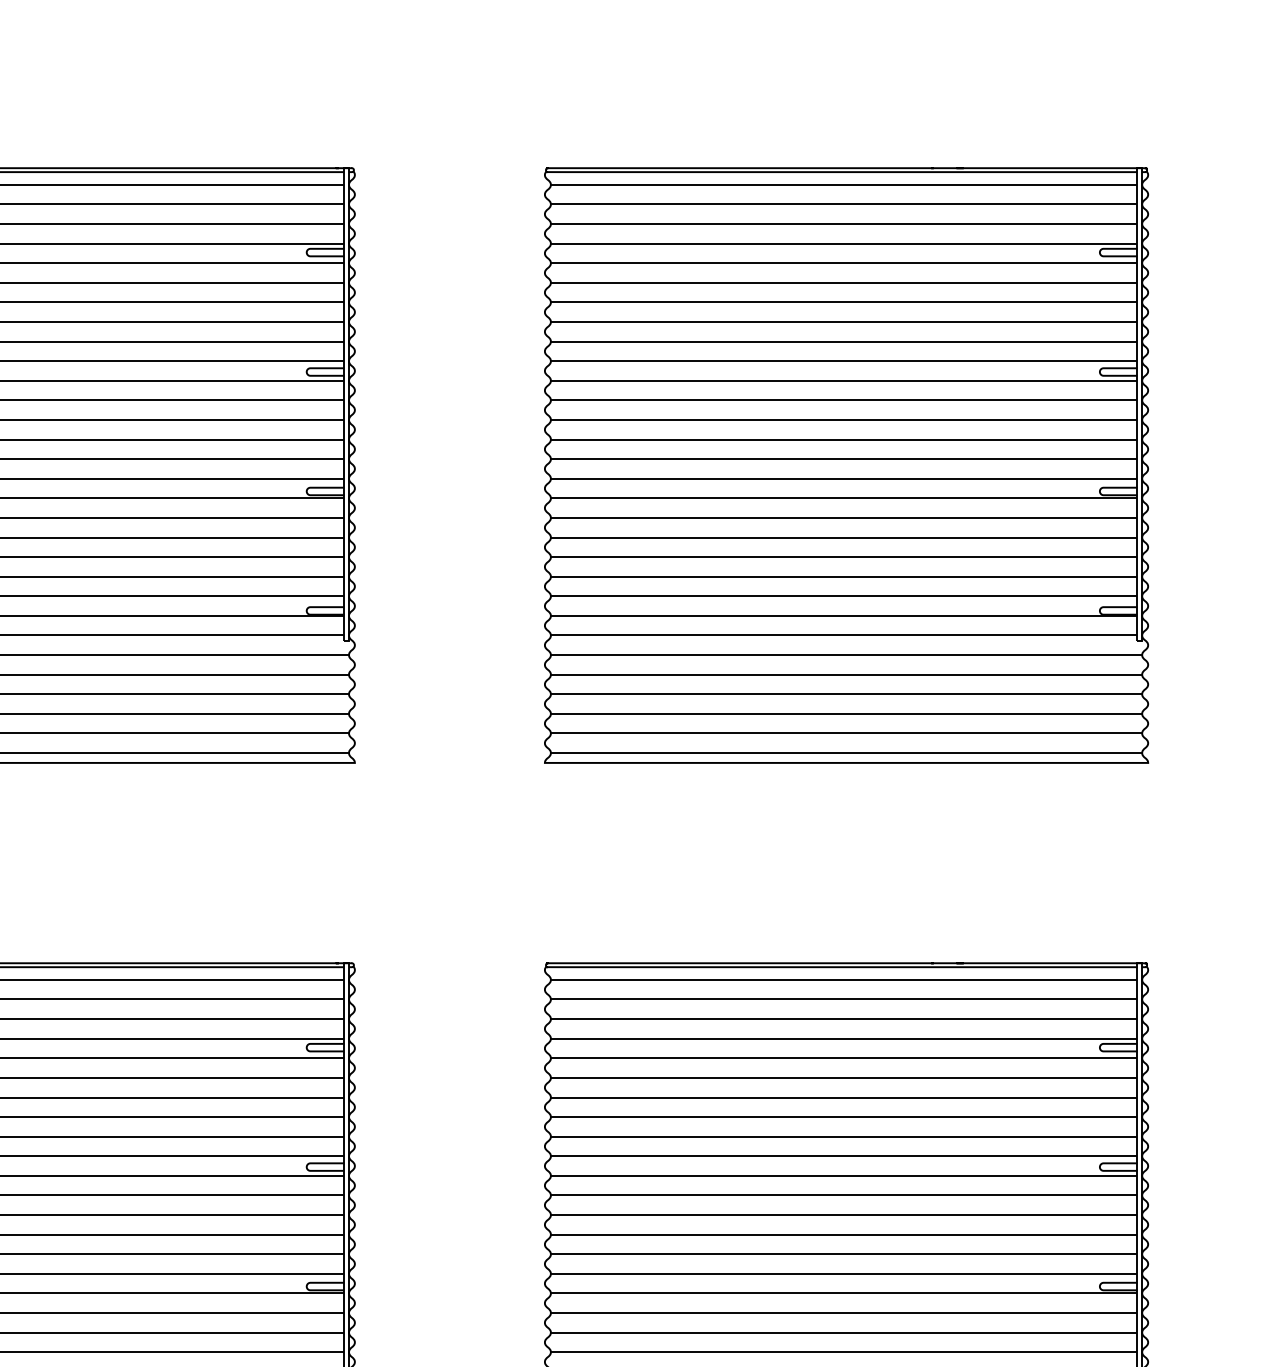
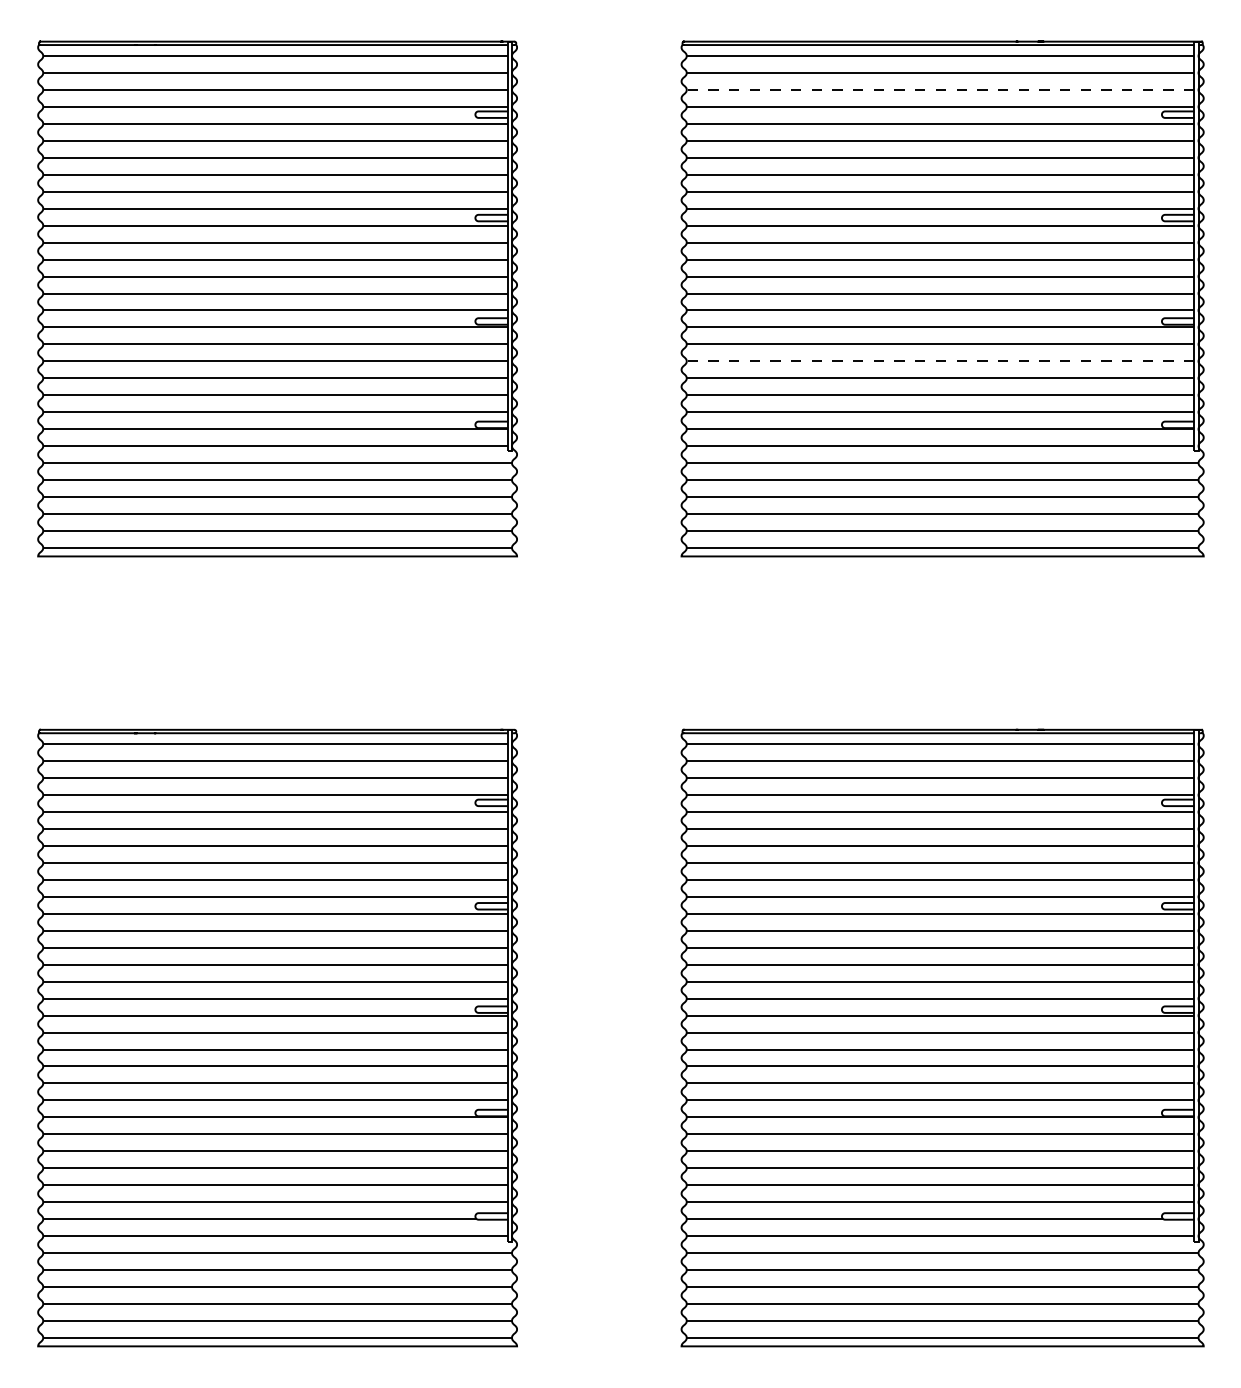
line: (841, 223) -> (938, 89), solid -> dashed
line: (841, 537) -> (938, 361), solid -> dashed

